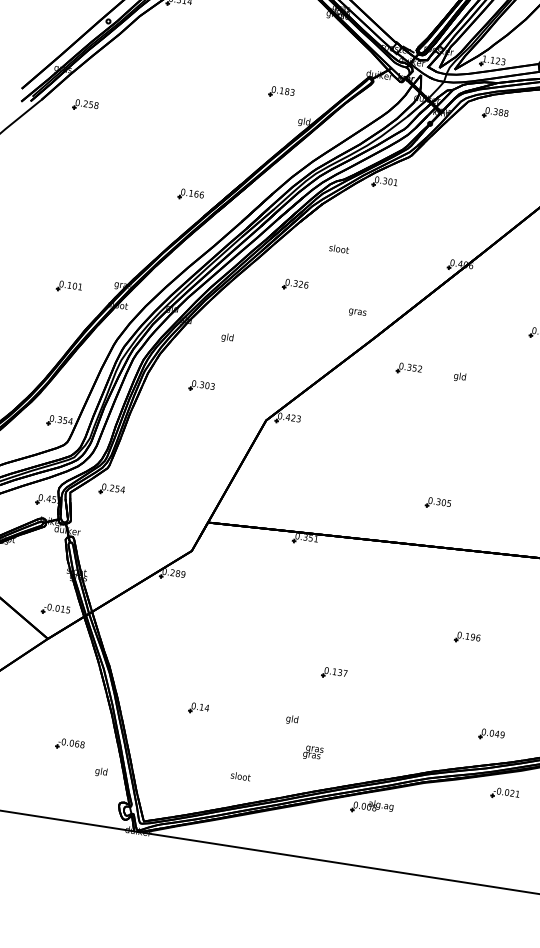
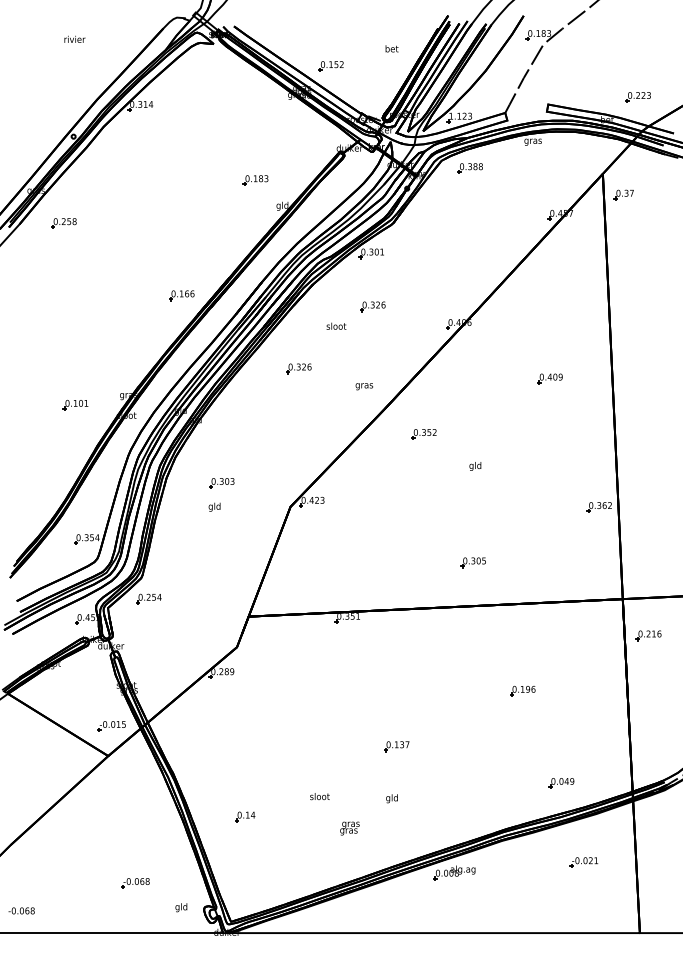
part: (377, 235) -> (372, 306), added
text: (227, 337) -> (214, 506), moved
text: (460, 377) -> (475, 466), moved
part: (199, 708) -> (245, 816), moved
text: (291, 719) -> (391, 798), moved
part: (70, 744) -> (135, 883), moved
text: (312, 753) -> (349, 828), moved
text: (101, 772) -> (181, 907), moved
text: (240, 776) -> (319, 796), moved
part: (504, 794) -> (583, 862), moved

